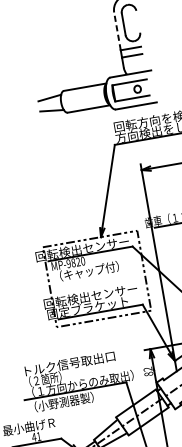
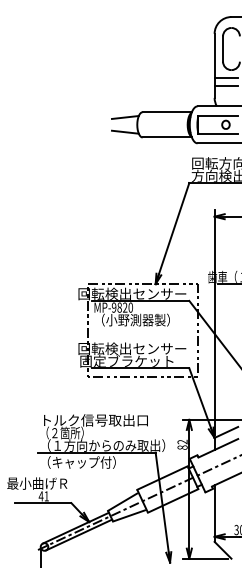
line: (117, 31) -> (214, 55), dashed -> solid
text: (88, 270) -> (135, 319), （キャップ付） -> （小野測器製）
text: (63, 402) -> (81, 462), （小野測器製） -> （キャップ付）

